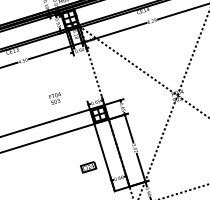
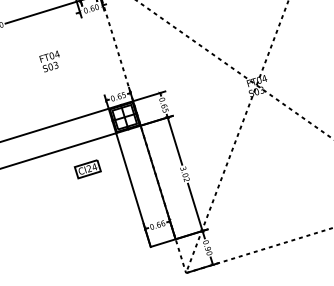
text: (54, 98) -> (48, 61), moved
part: (88, 167) -> (87, 169), moved

